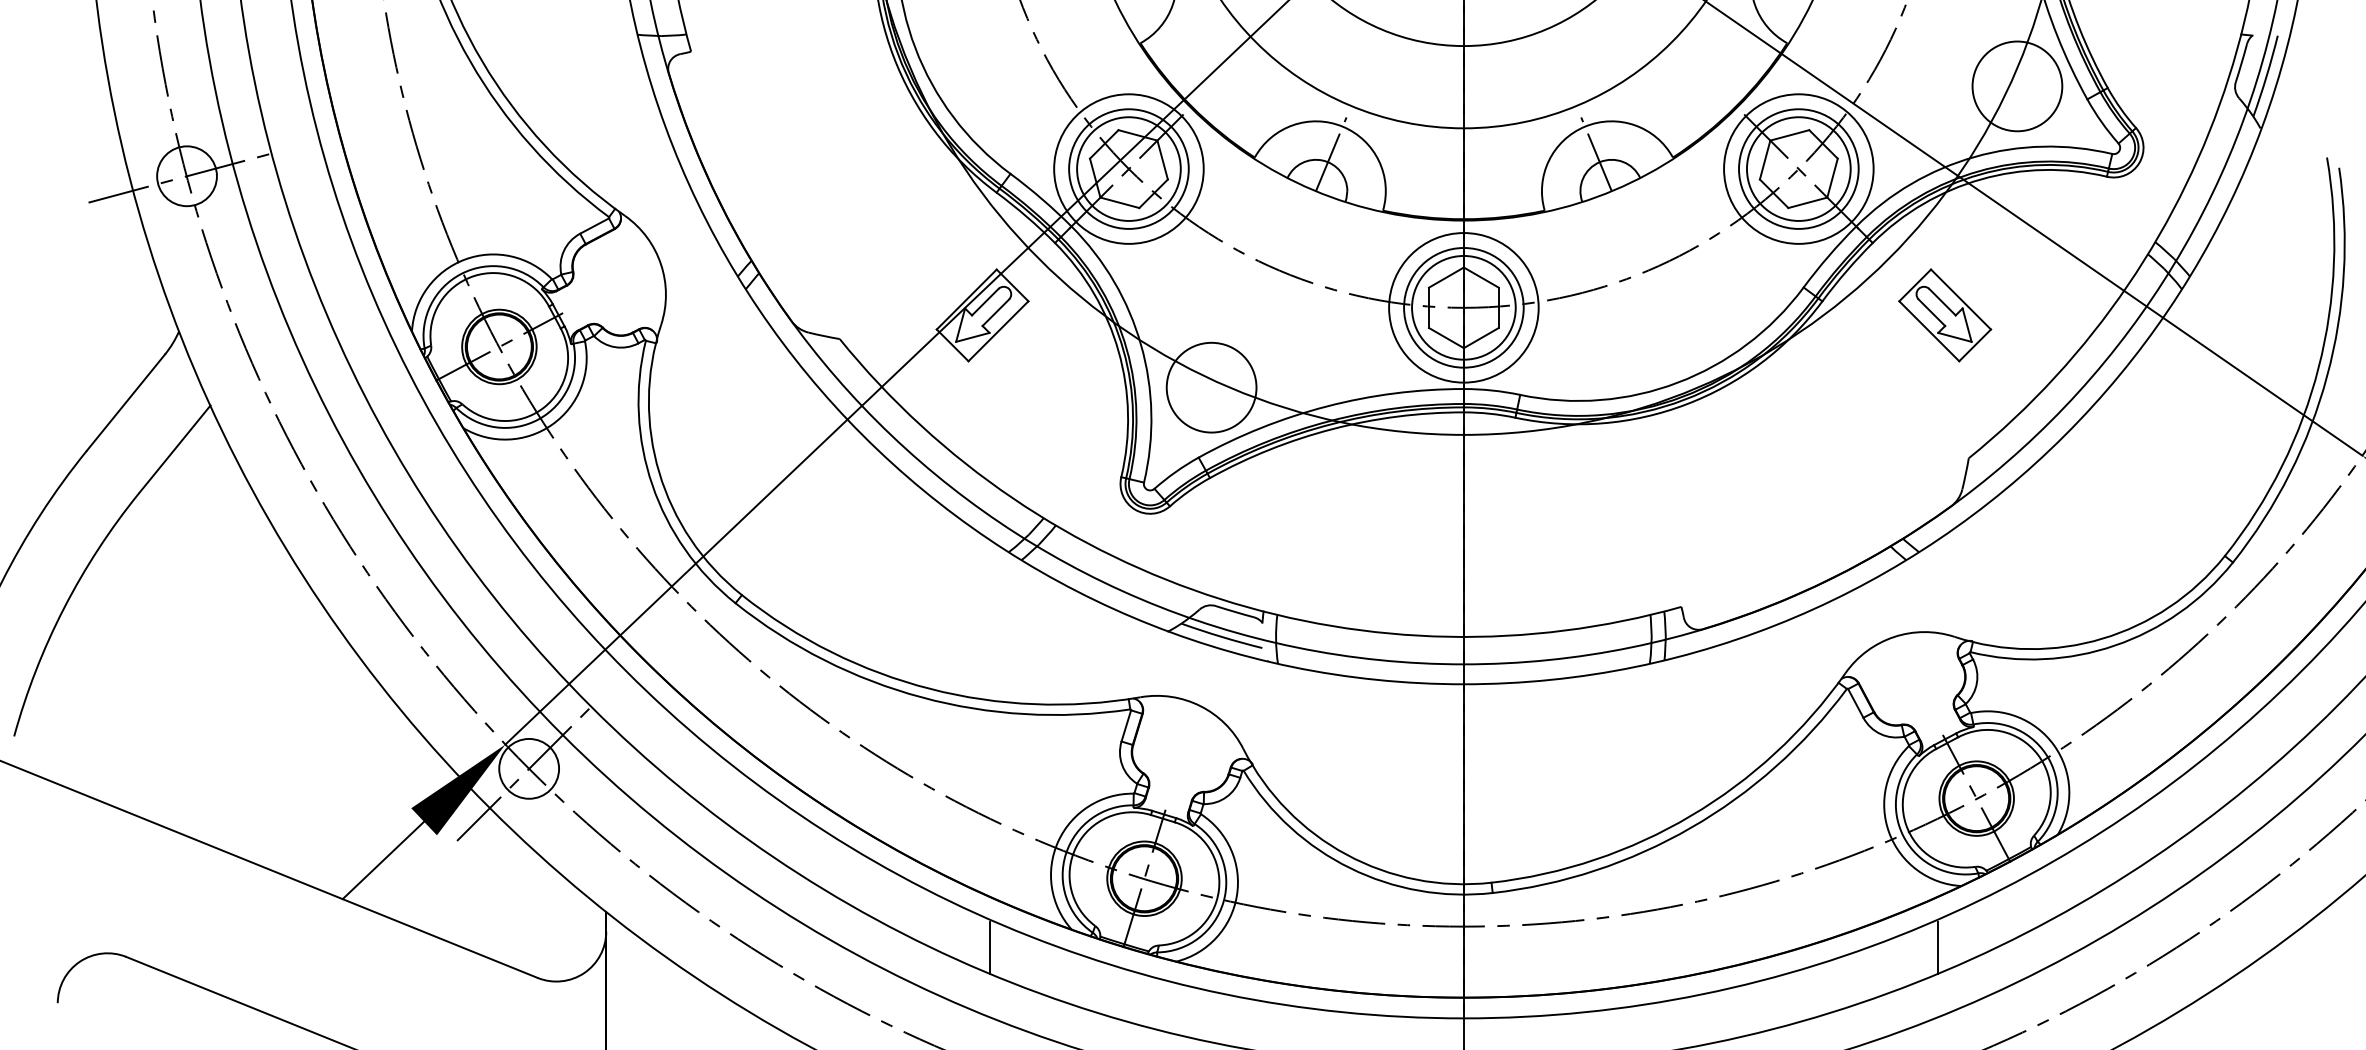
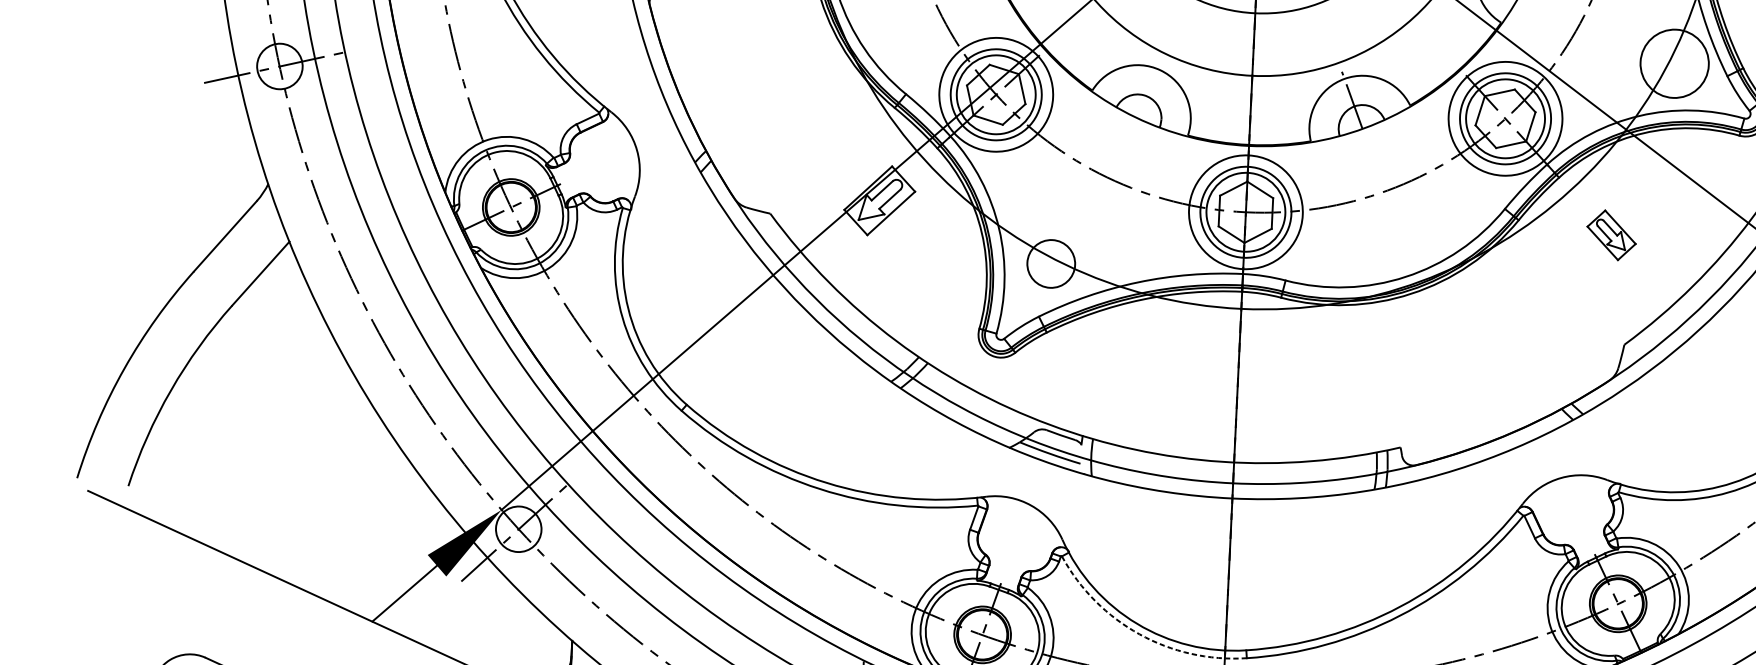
line: (1331, 154) -> (1150, 90), removed
part: (1945, 315) -> (1611, 235), size x0.7
circle: (1211, 387) -> (1051, 263), size x0.7
arc: (1350, 868) -> (1139, 634), solid -> dashed

